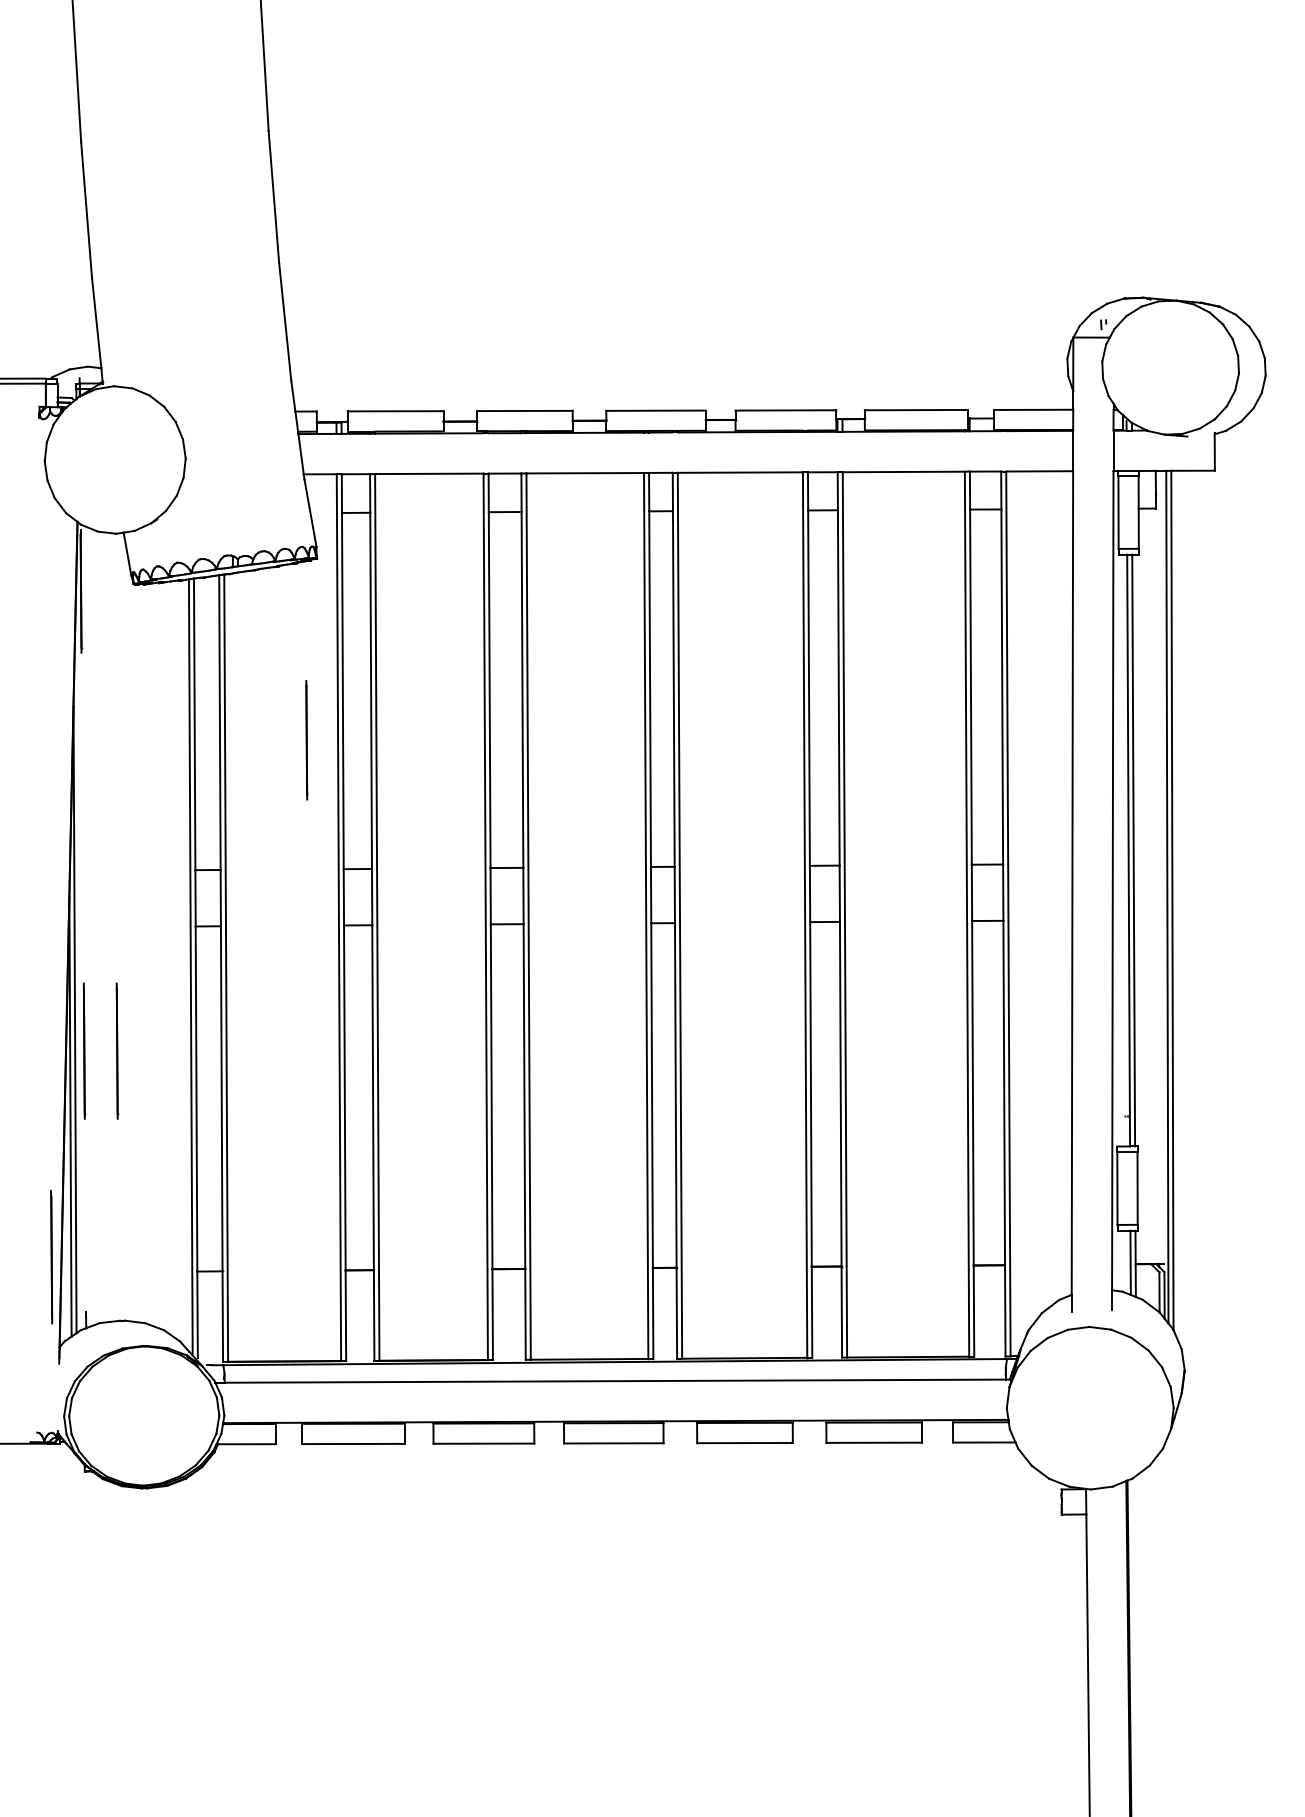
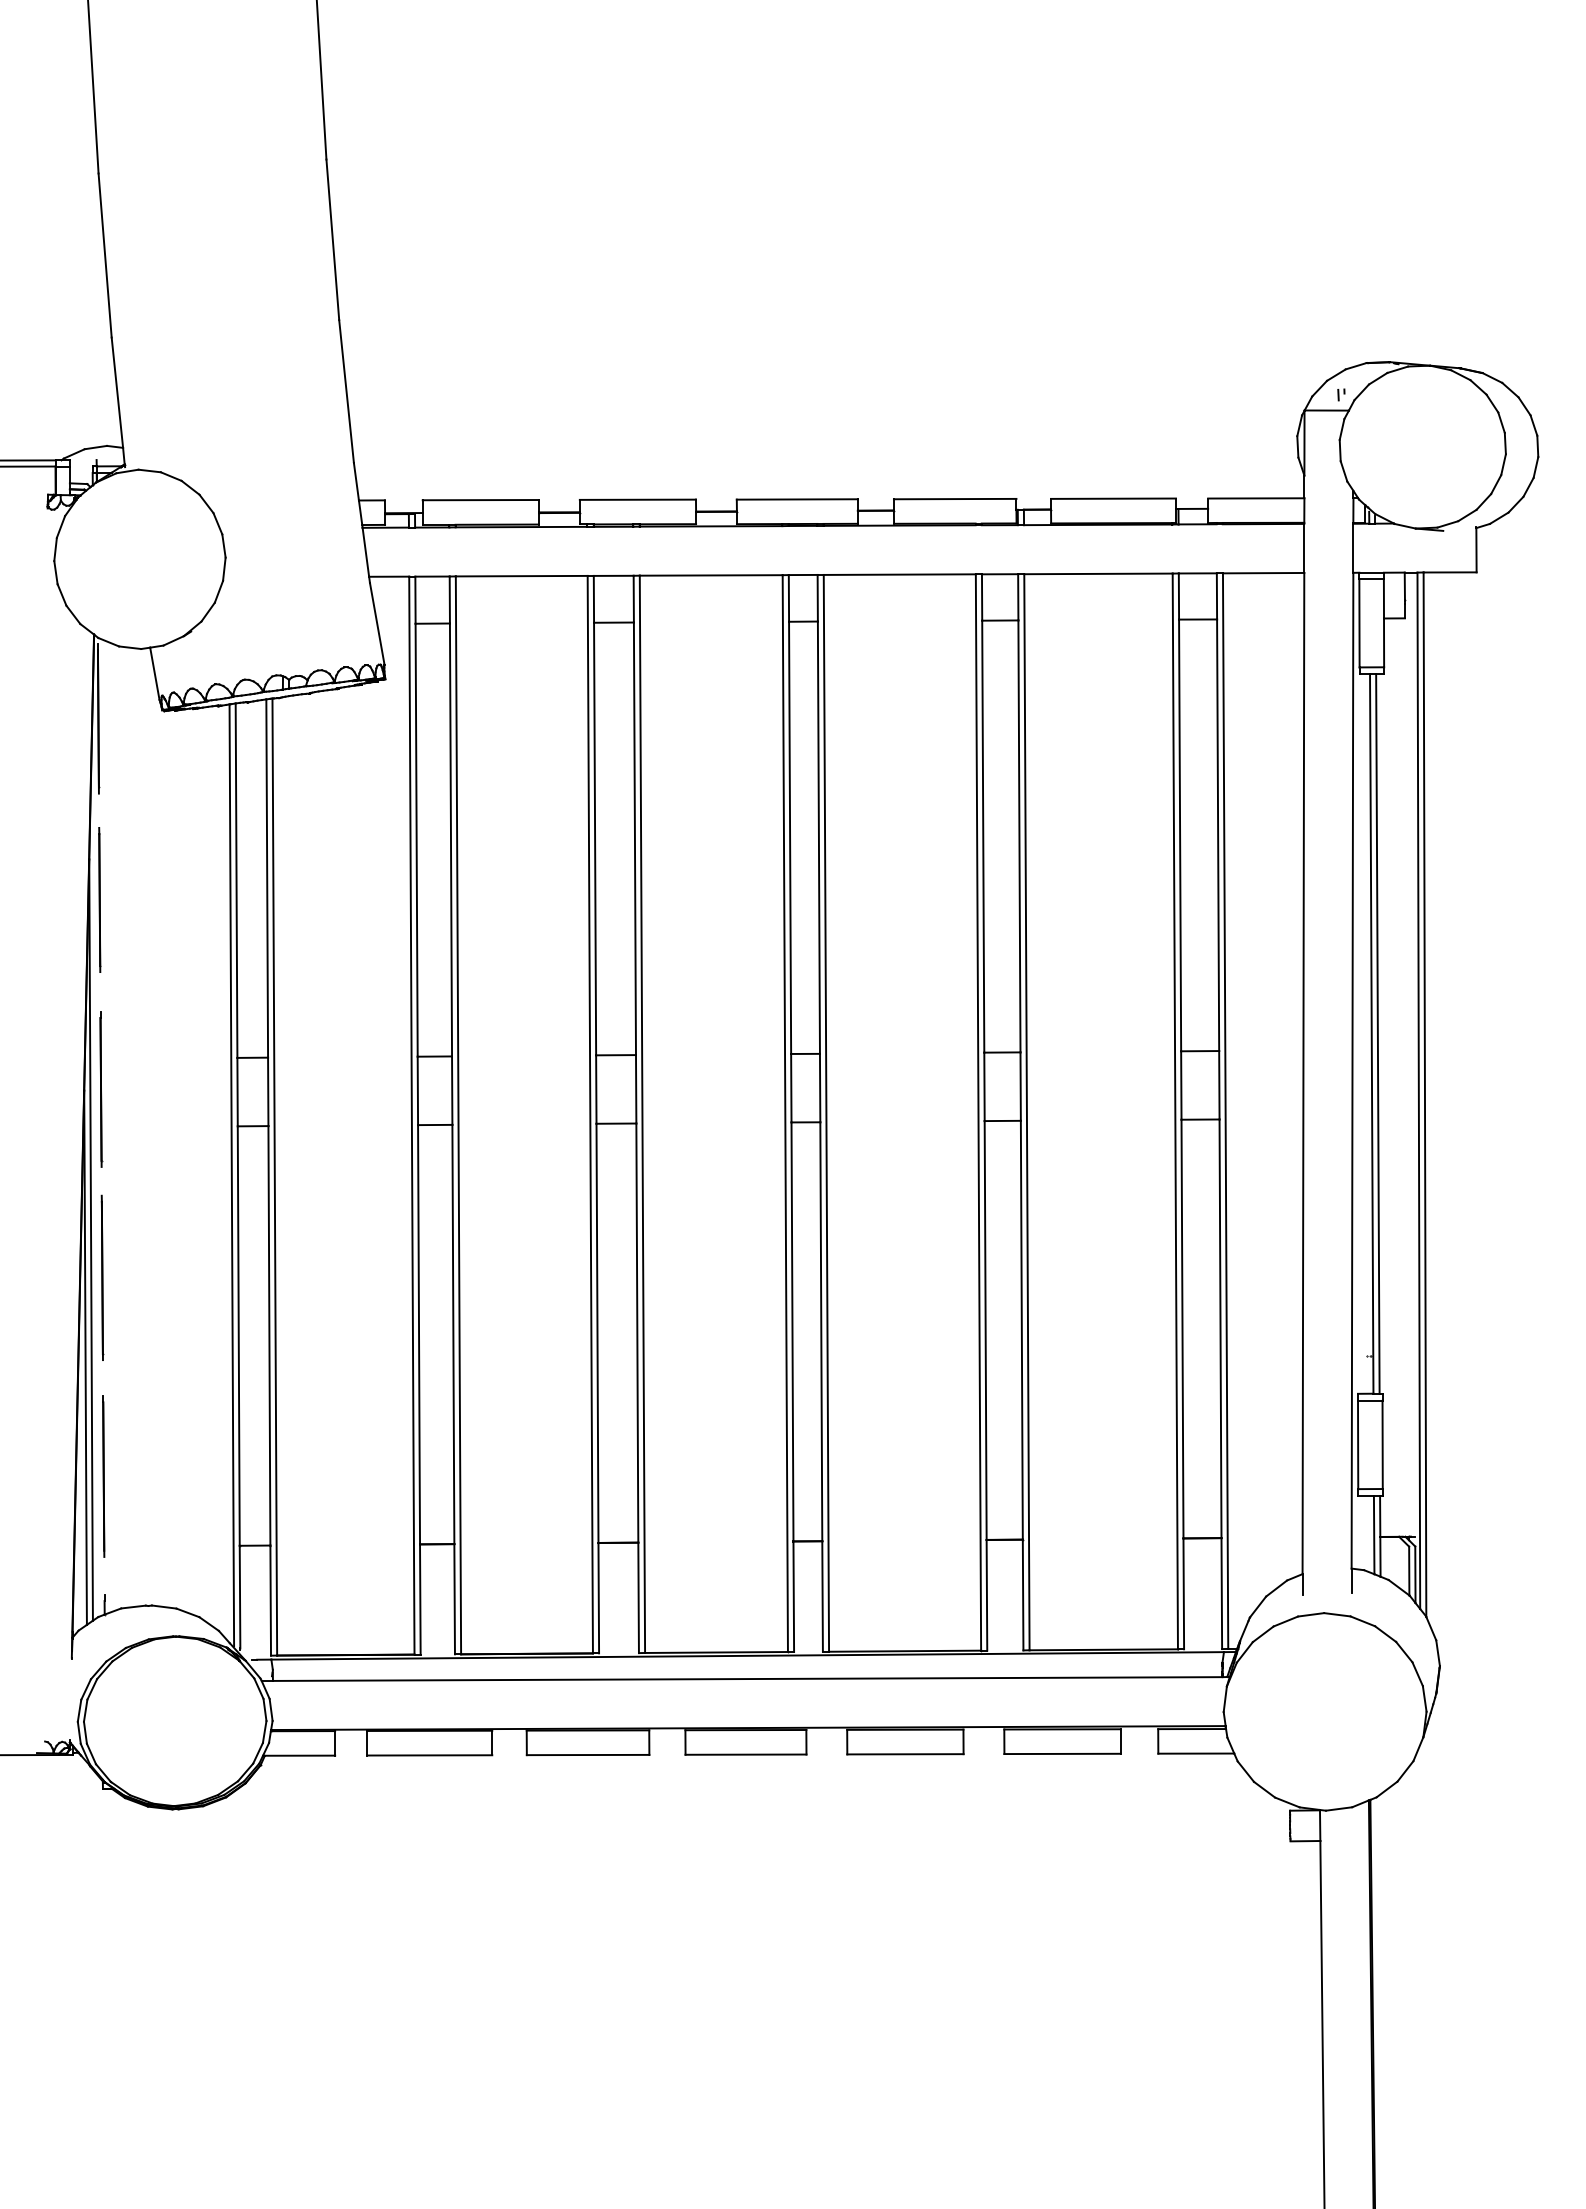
line: (306, 739) -> (99, 899), moved
line: (83, 896) -> (101, 1089), added
line: (117, 1050) -> (142, 1277), removed
line: (51, 1257) -> (103, 1476), moved

